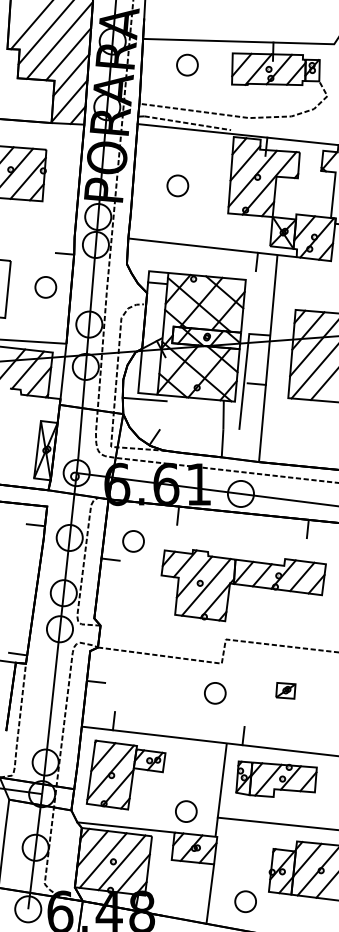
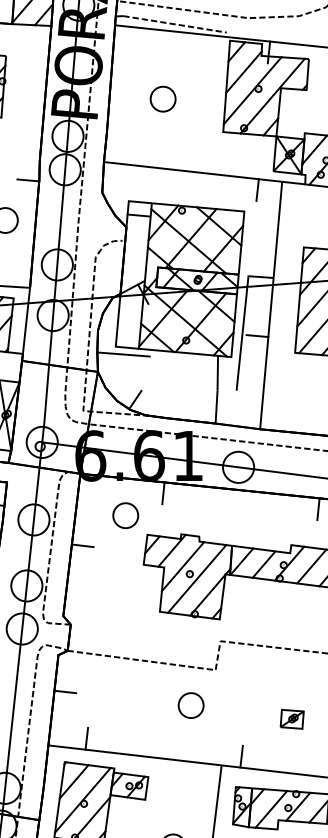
part: (133, 541) -> (125, 515), moved
part: (285, 690) -> (291, 718), moved
part: (215, 693) -> (191, 705), moved

